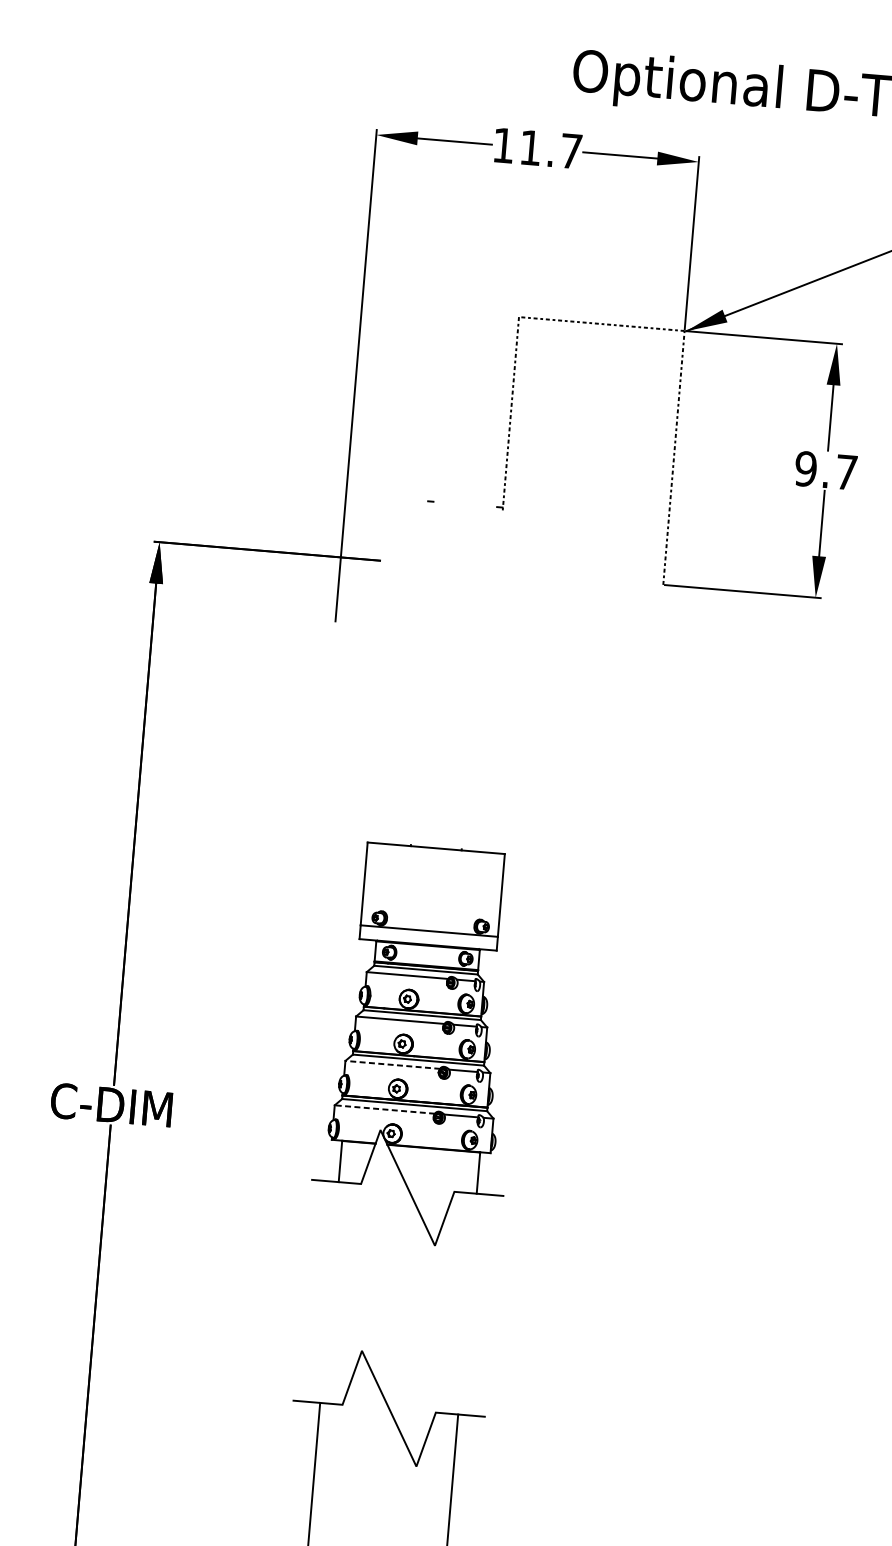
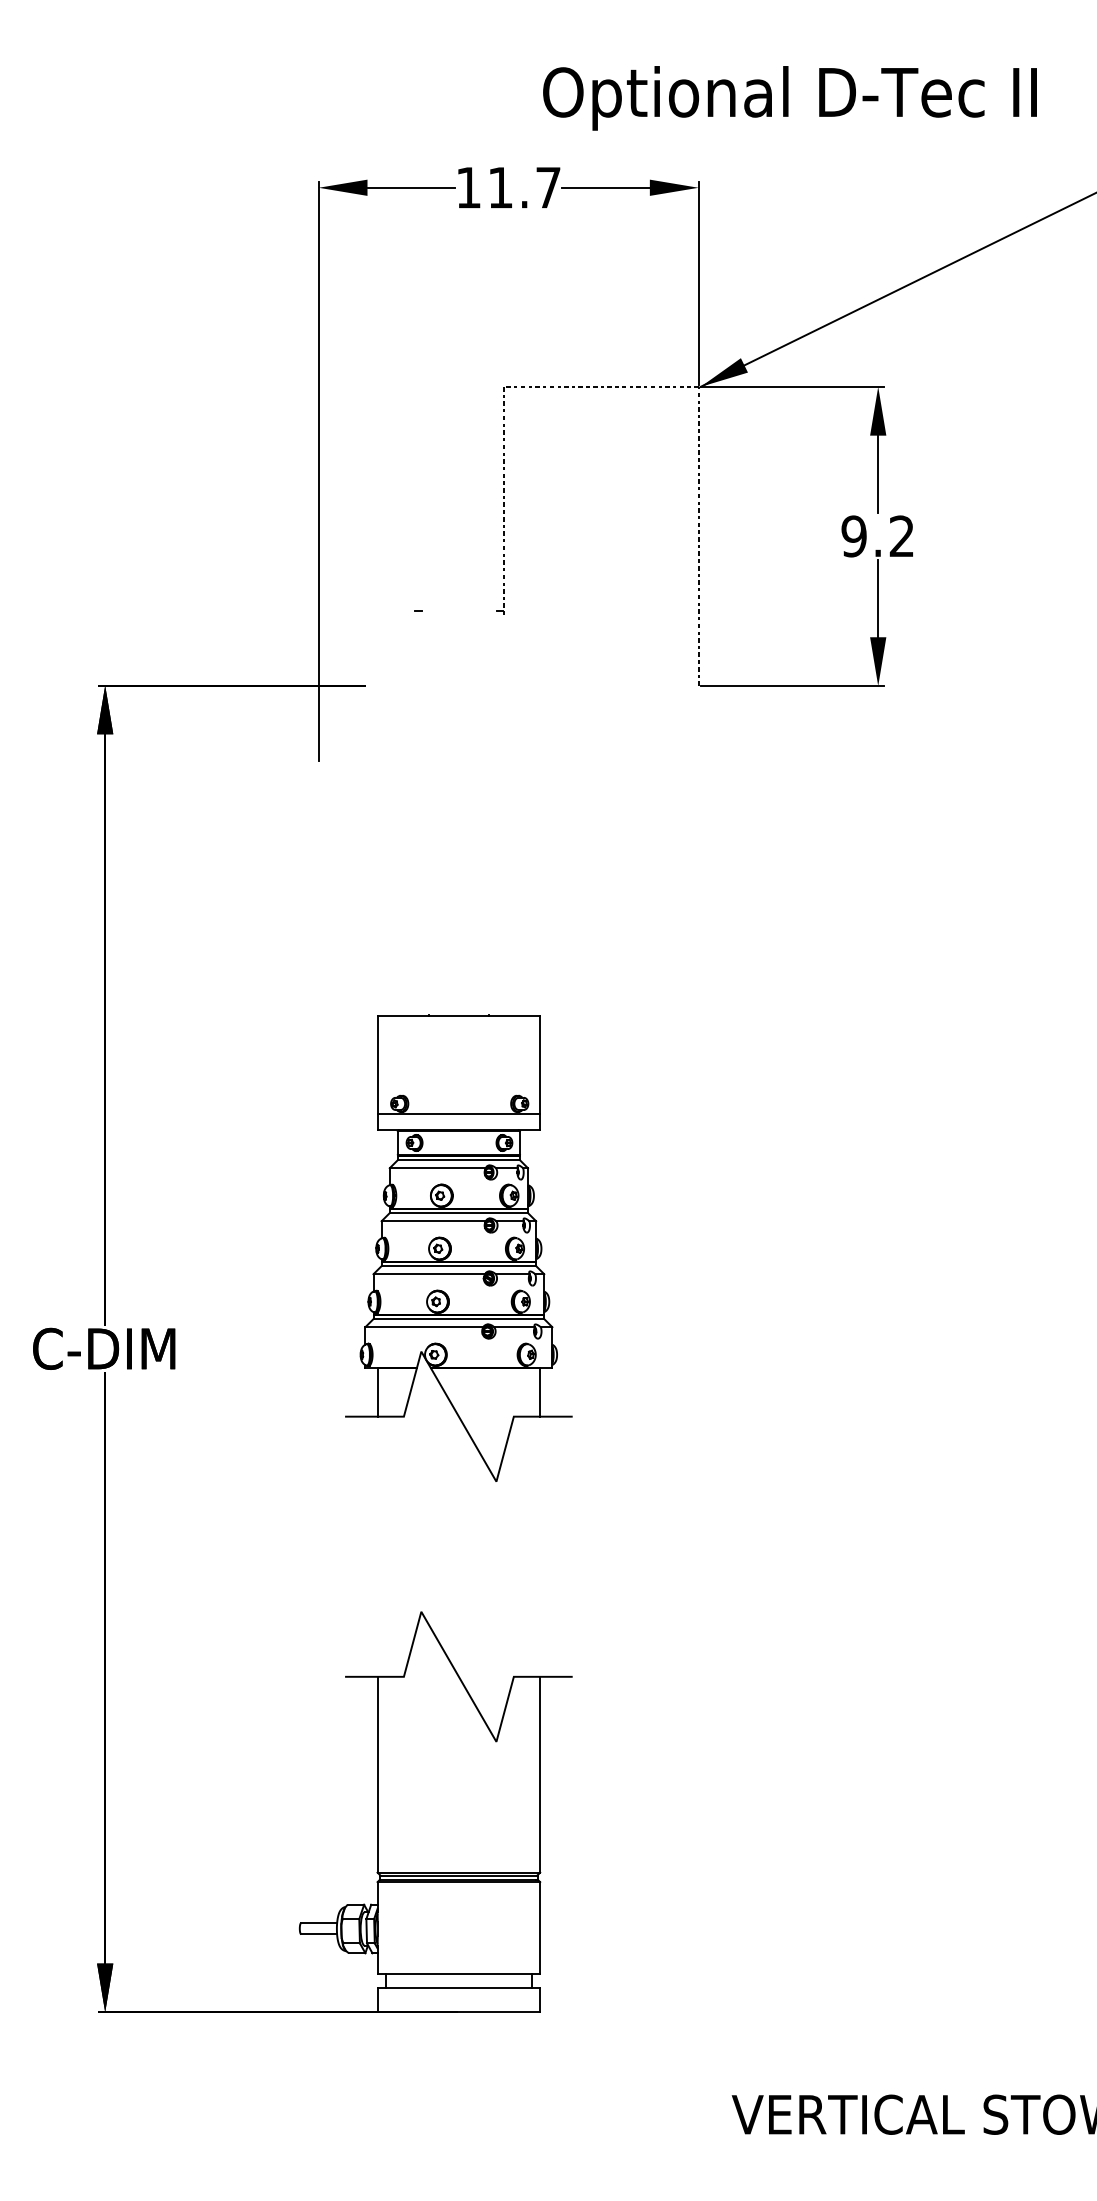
text: (846, 471) -> (901, 535), 9.7 -> 9.2
line: (392, 1065) -> (429, 1274), dashed -> solid
line: (384, 1109) -> (423, 1327), dashed -> solid

